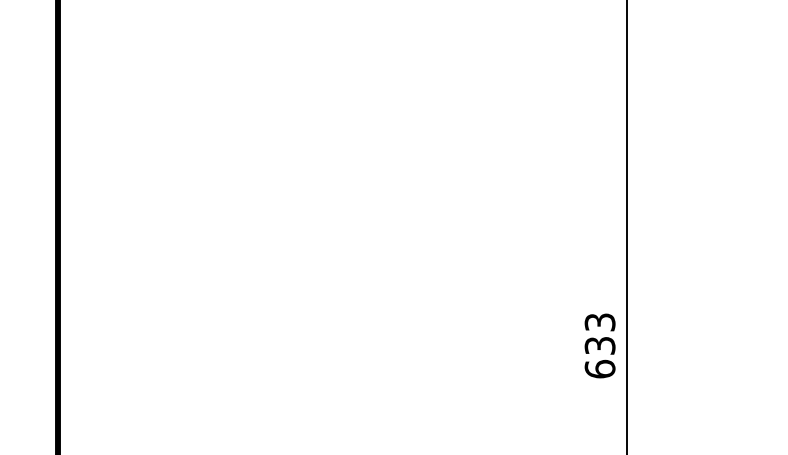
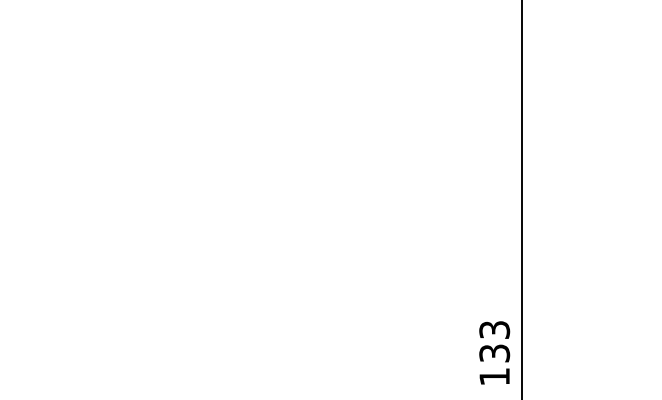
text: (599, 368) -> (494, 376), 633 -> 133

